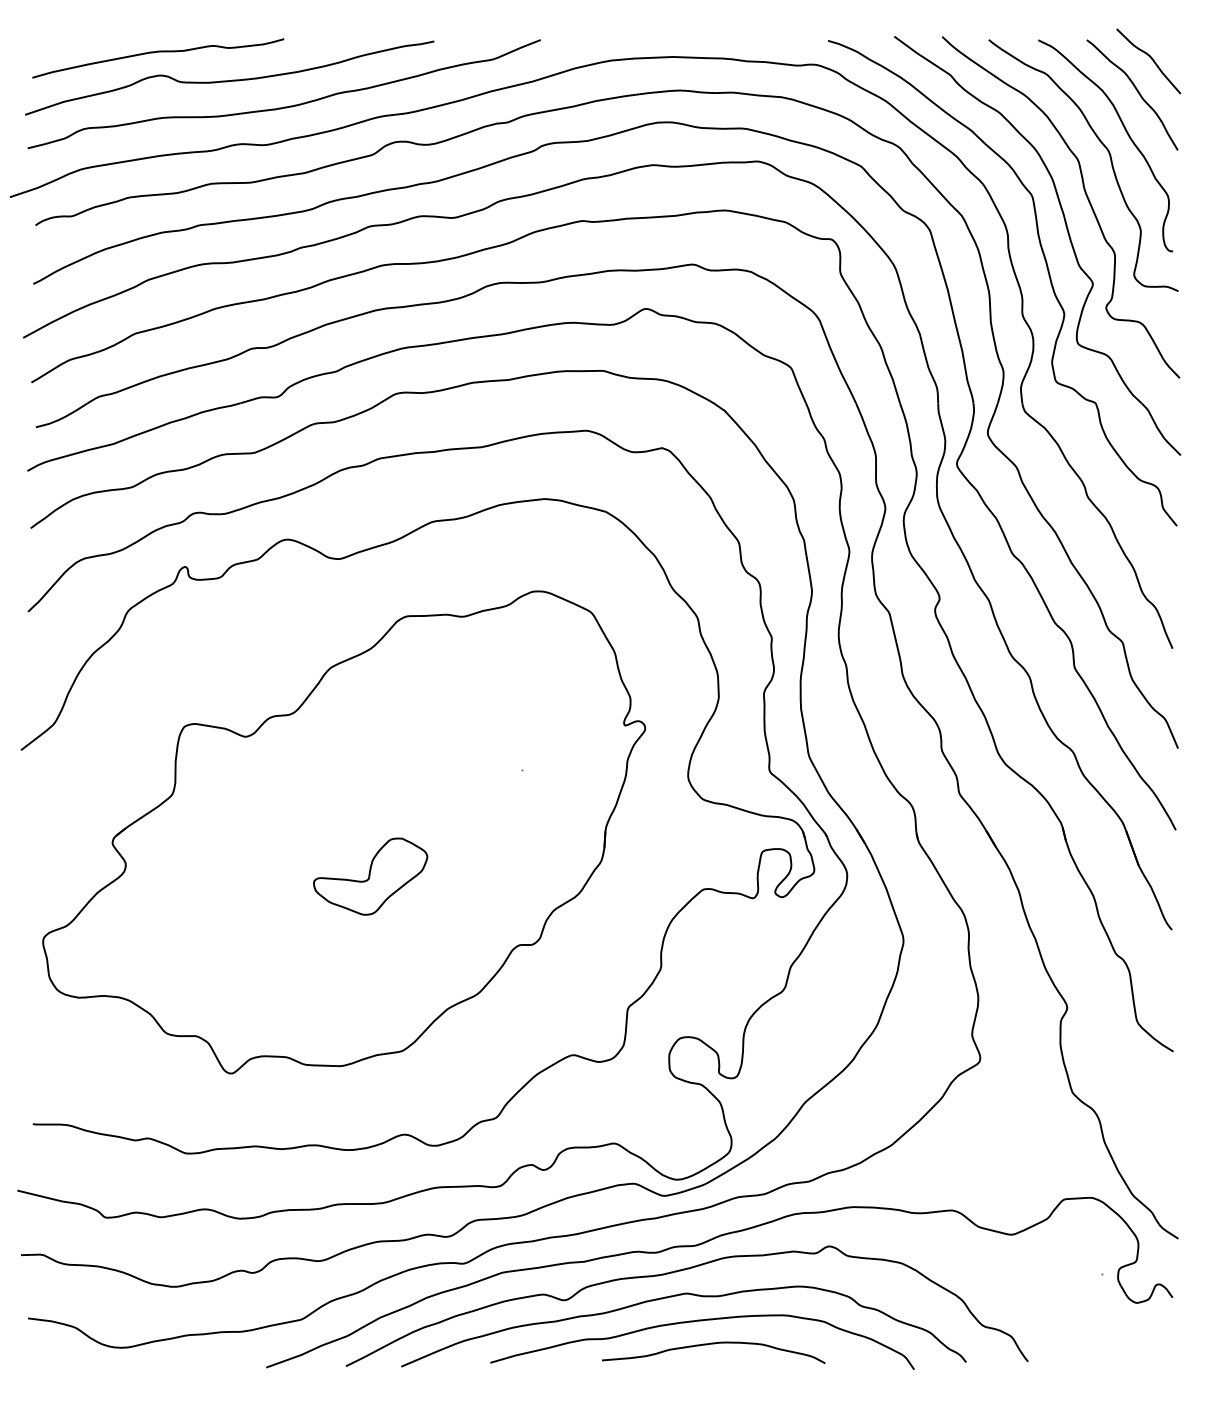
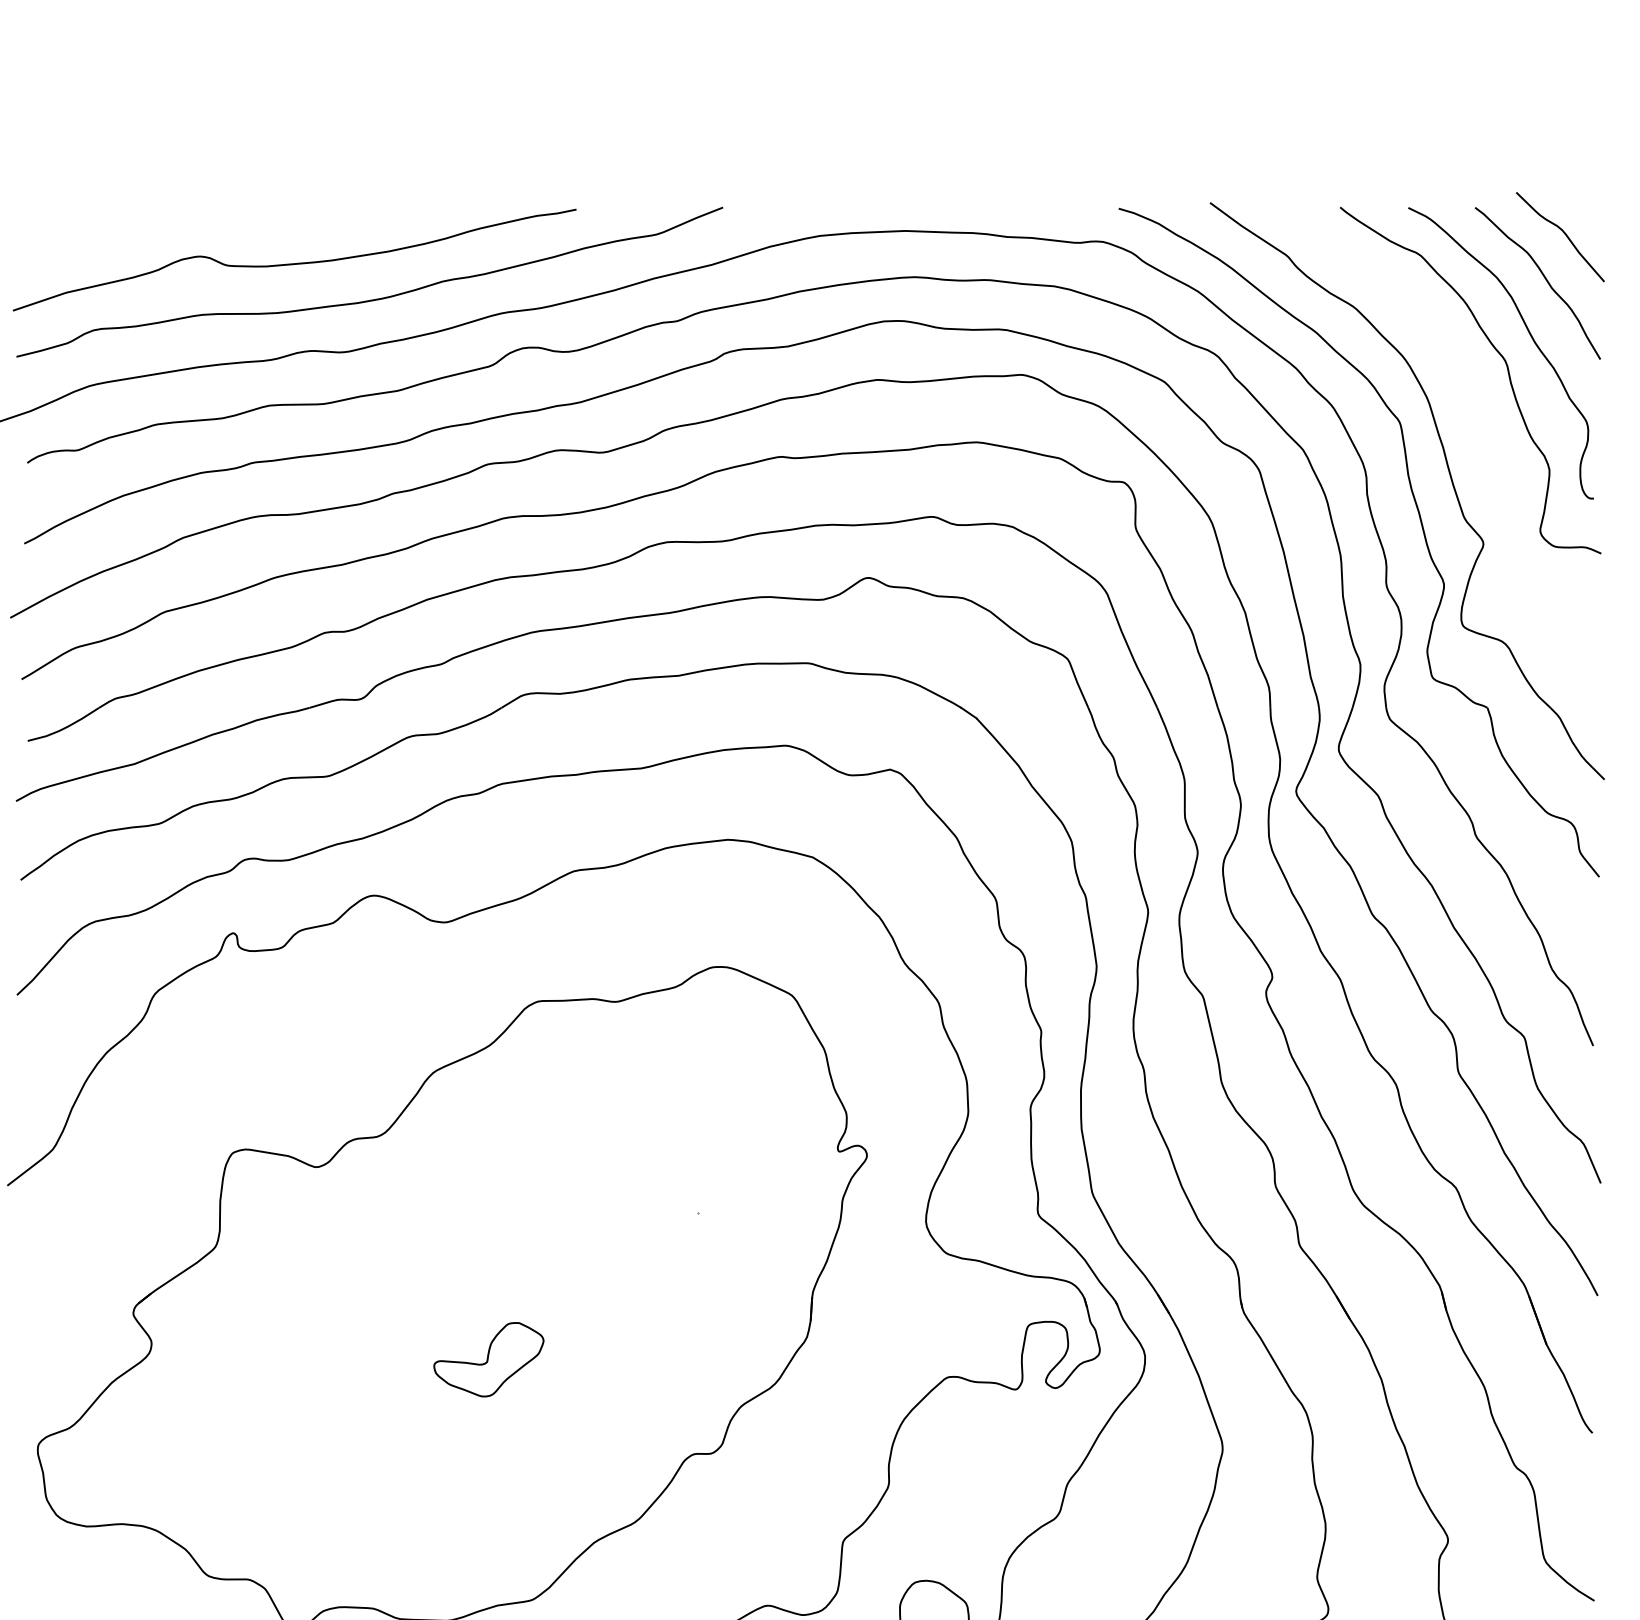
curve: (158, 52) -> (196, 224), removed
curve: (1085, 195) -> (1473, 421), removed
part: (370, 876) -> (488, 1359), size x0.7

